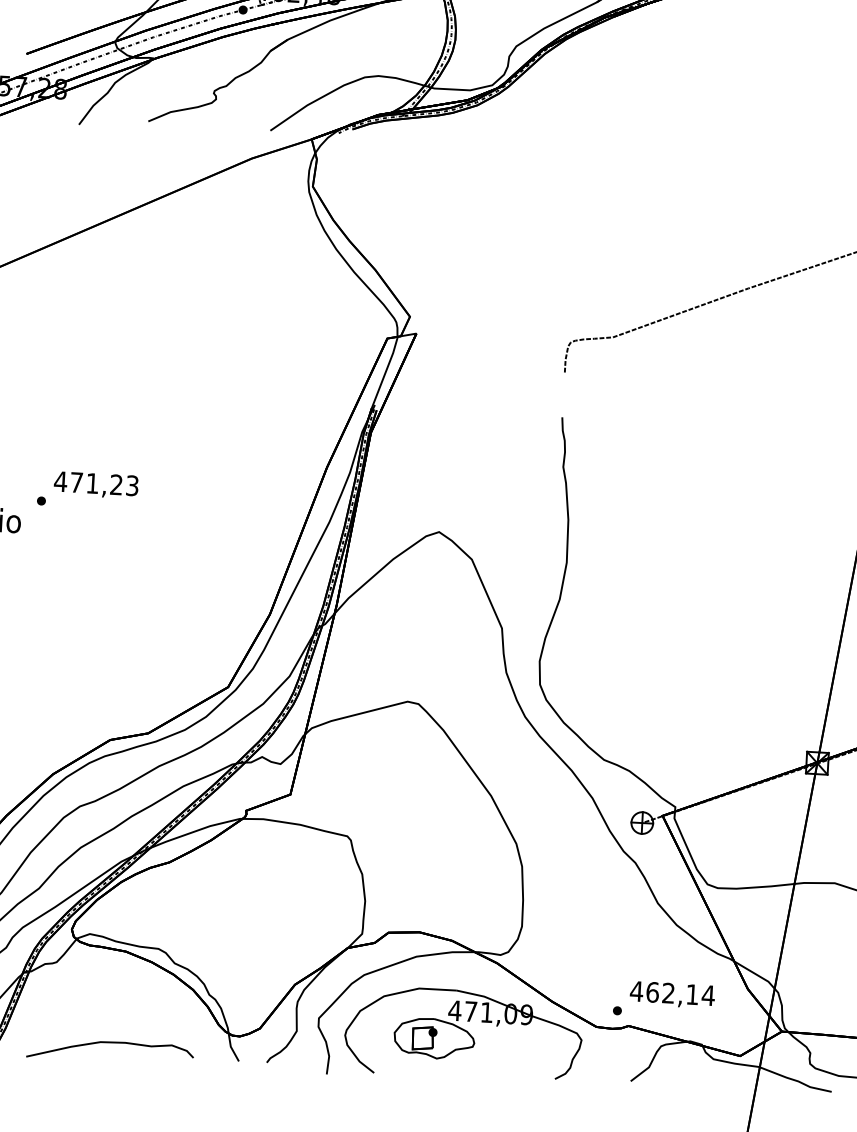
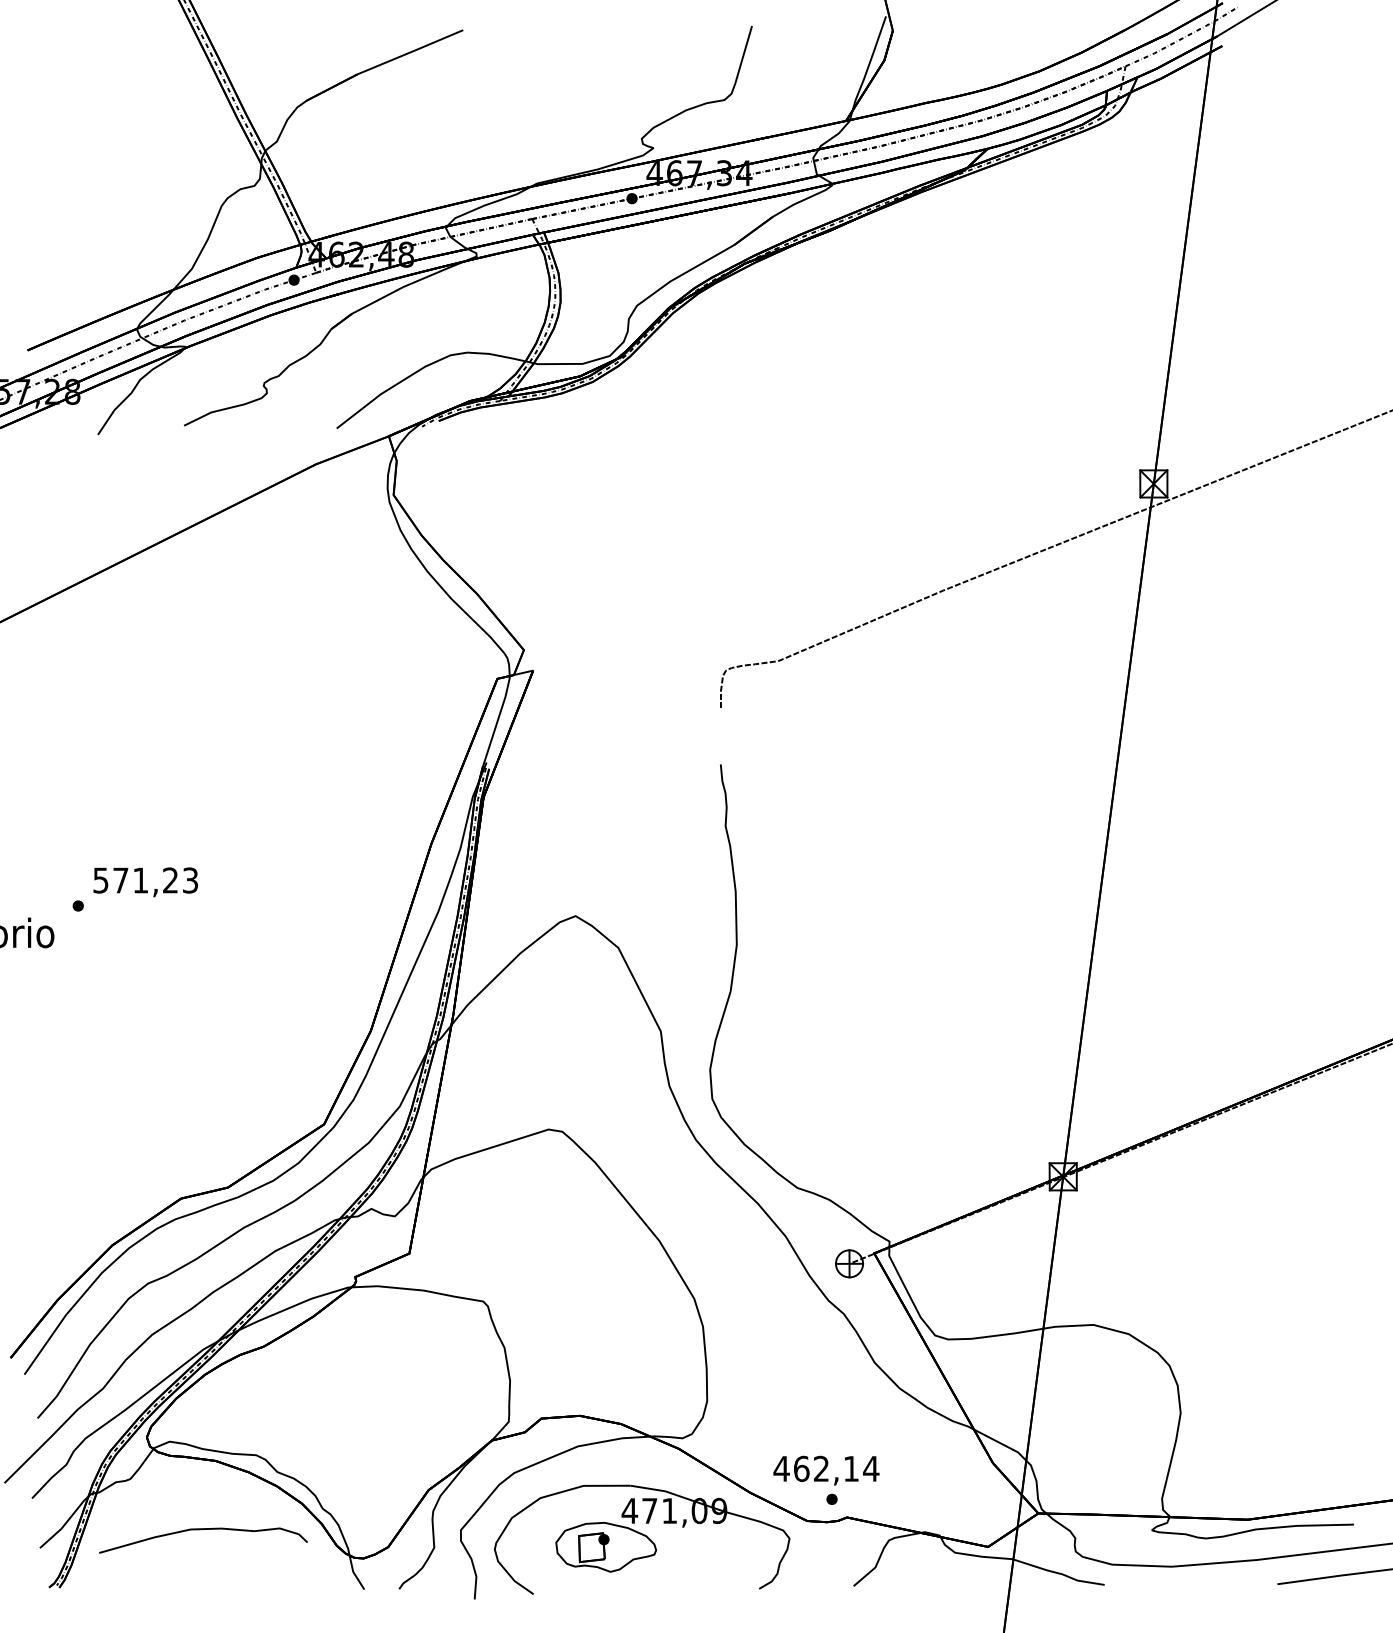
text: (60, 481) -> (100, 880), 471,23 -> 571,23
text: (672, 994) -> (826, 1470), moved
curve: (109, 1043) -> (201, 1530), moved

